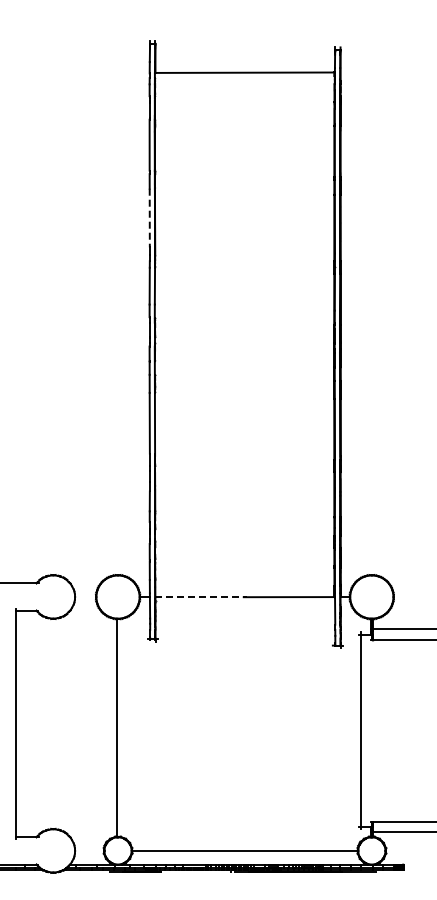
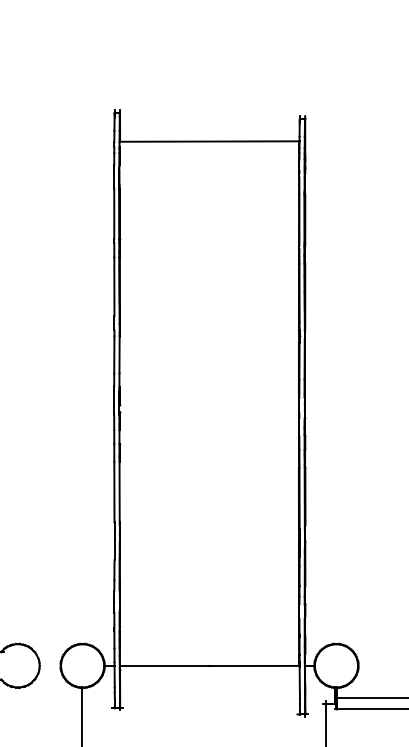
line: (149, 218) -> (114, 287), dashed -> solid
line: (201, 597) -> (166, 666), dashed -> solid

